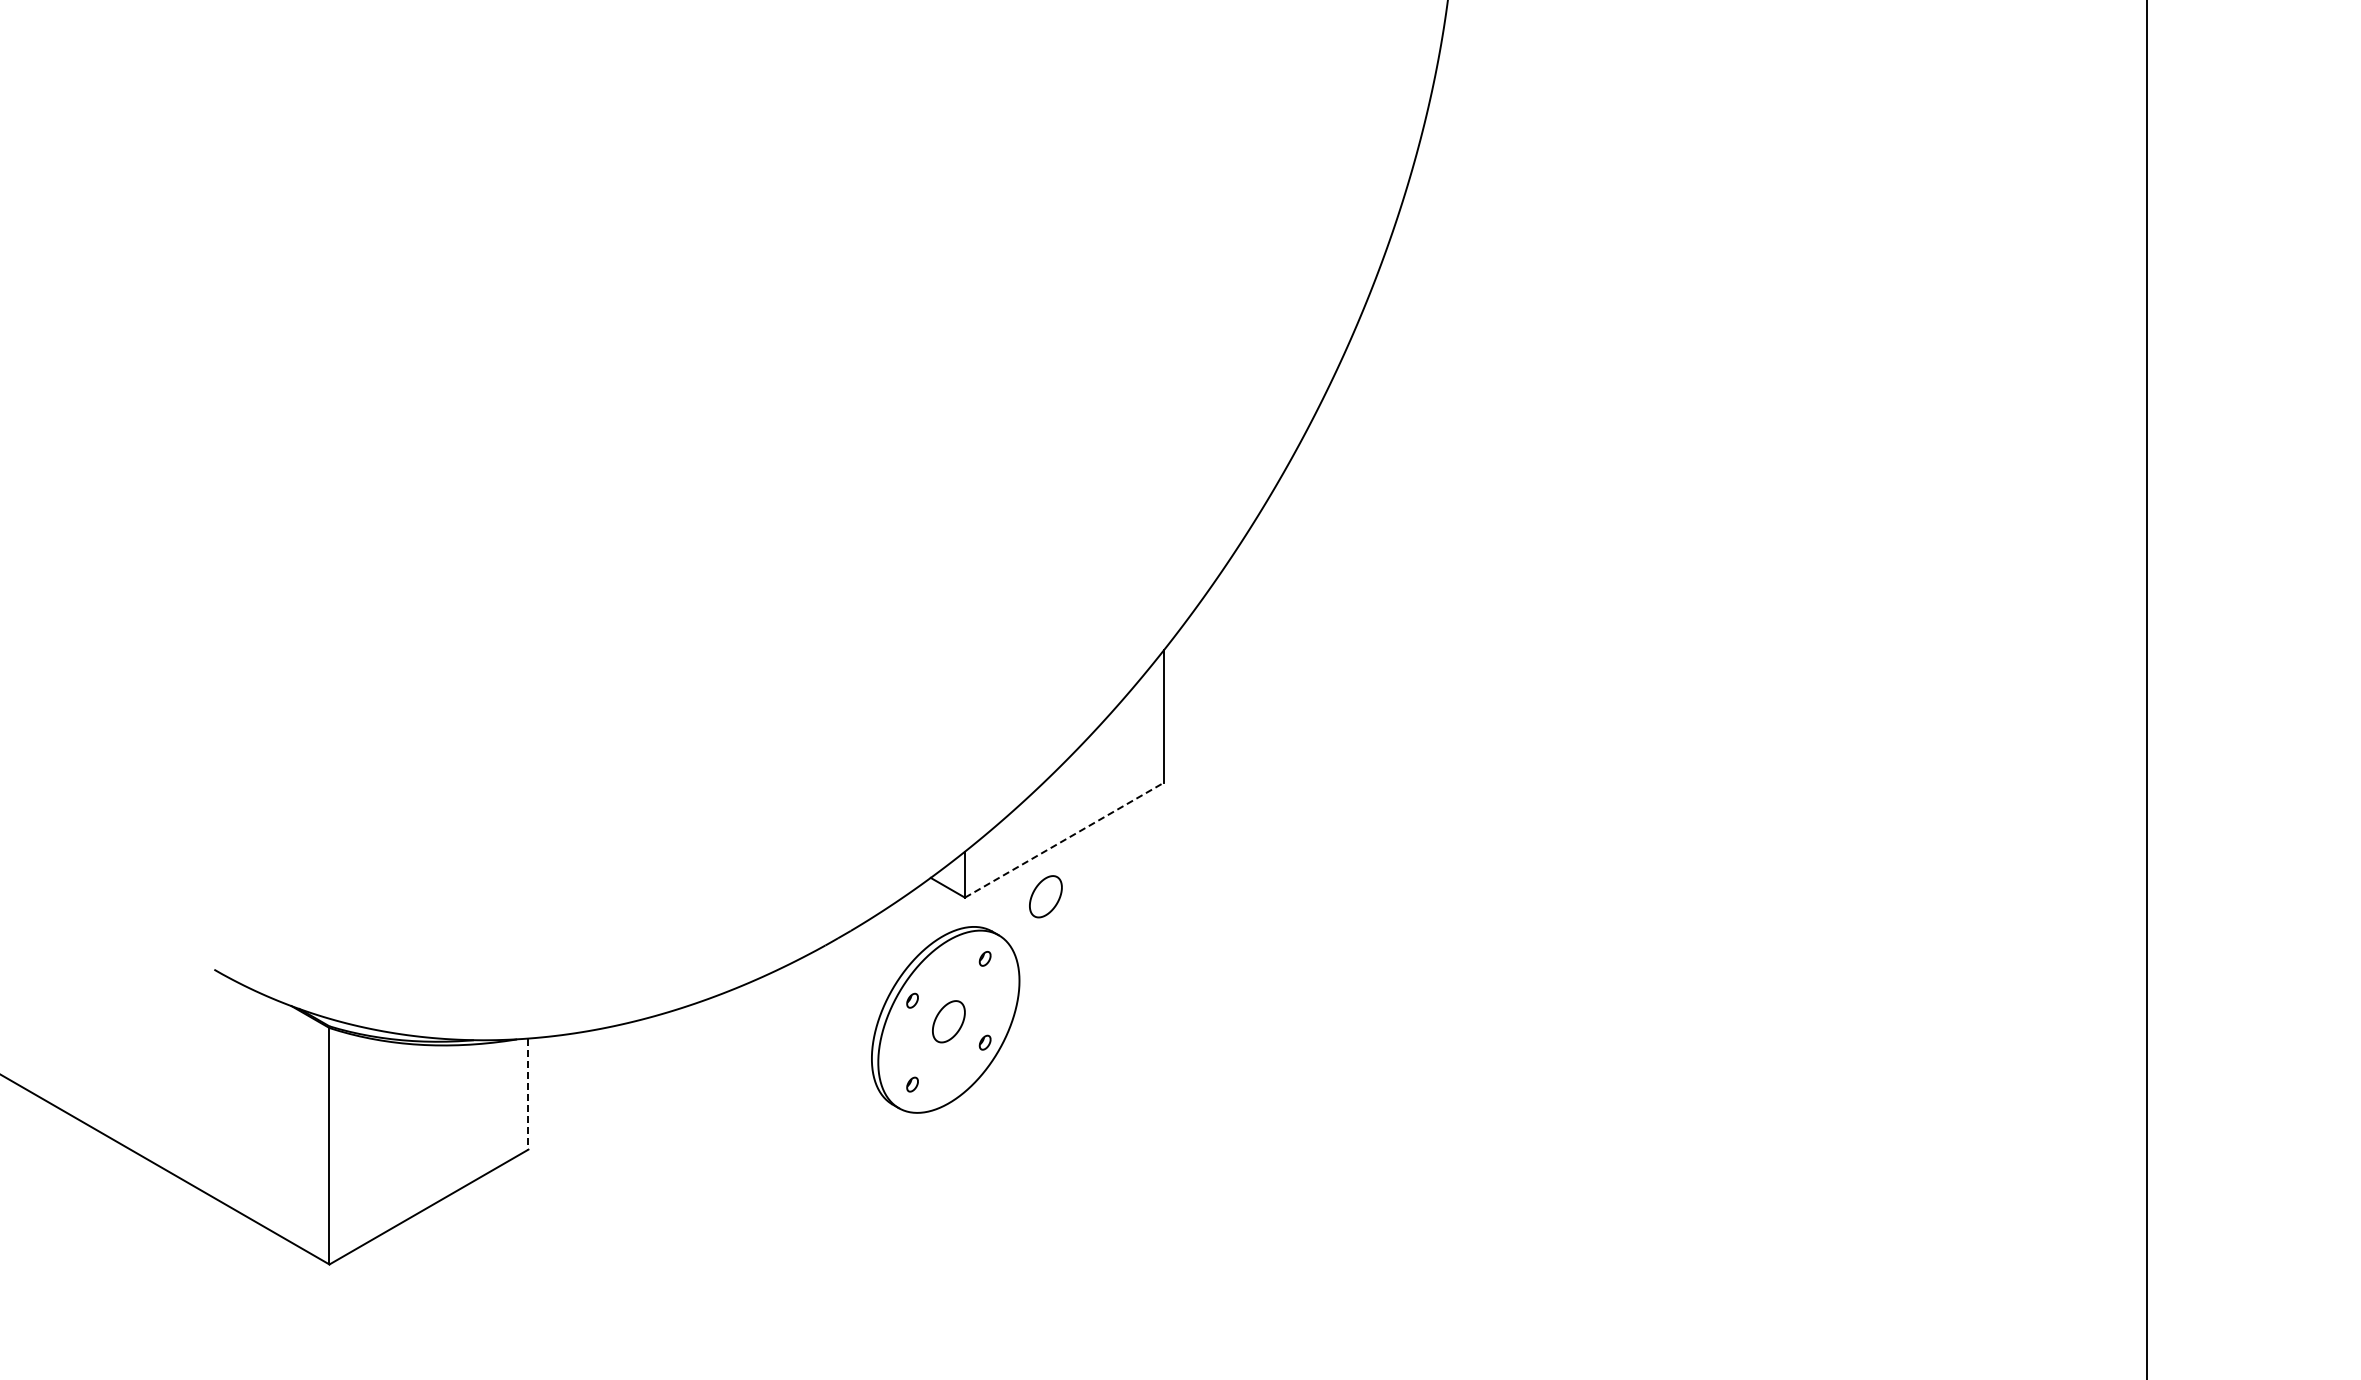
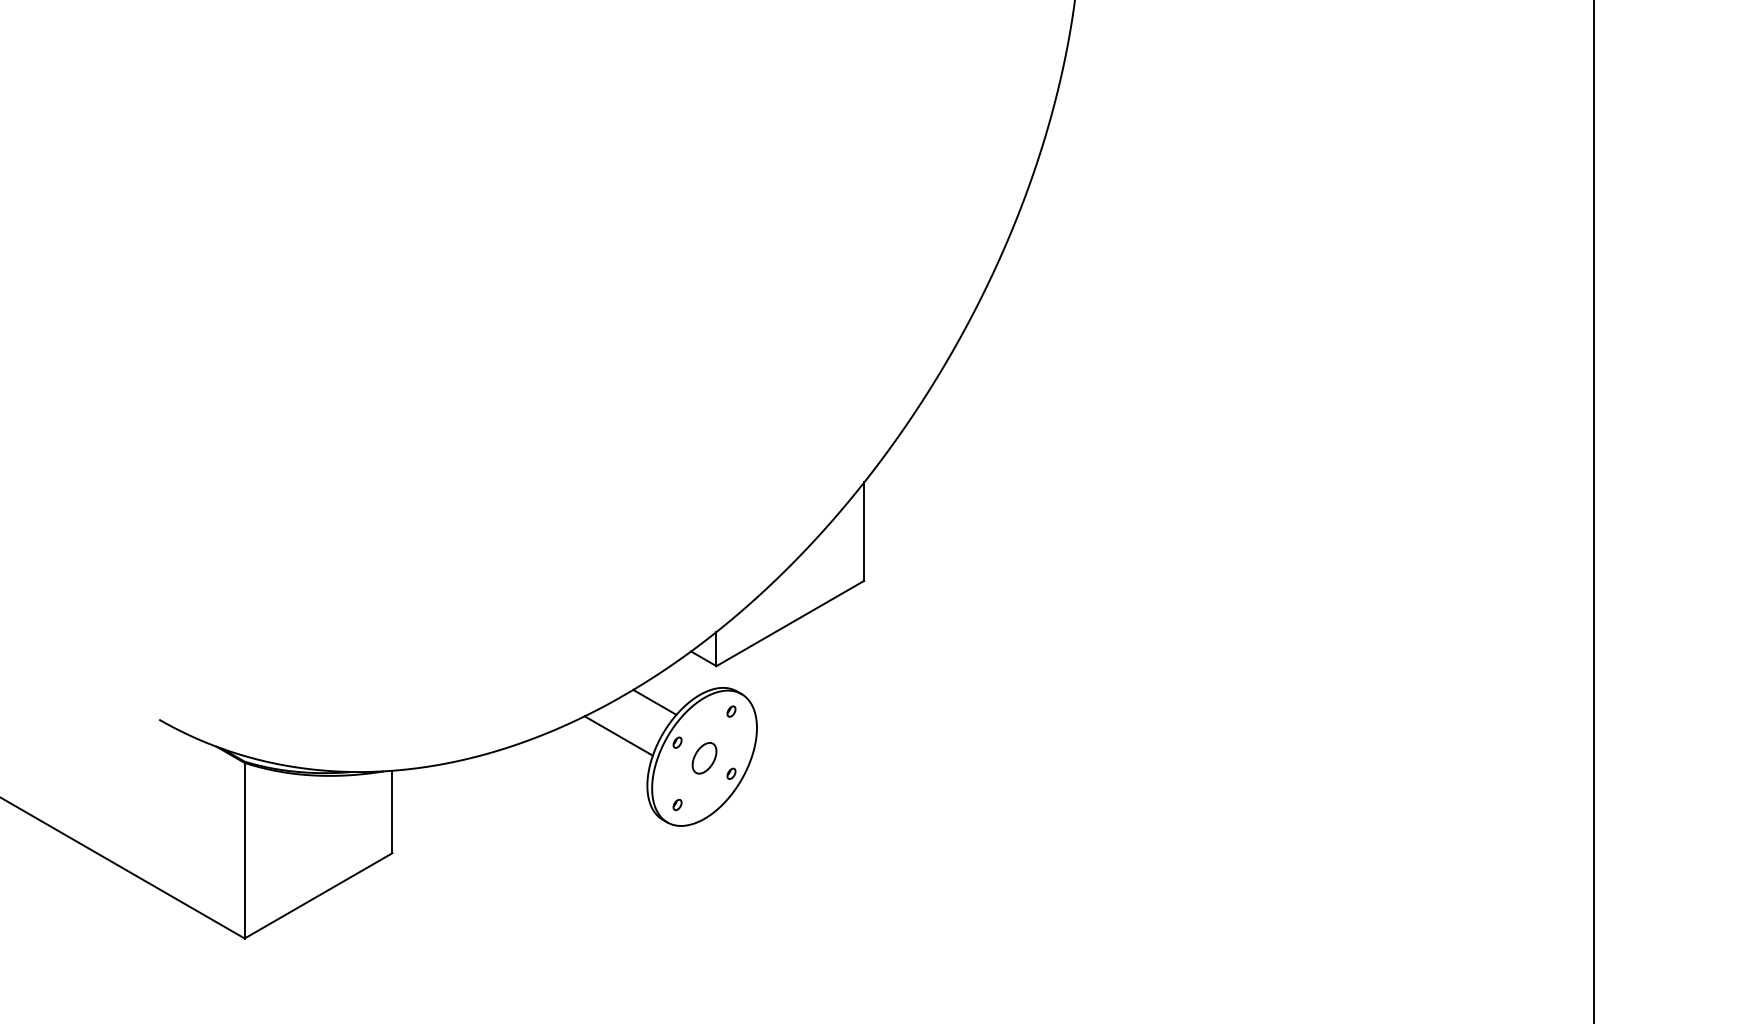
line: (1064, 840) -> (790, 623), dashed -> solid
part: (1045, 896) -> (776, 665), removed
line: (881, 946) -> (654, 702), added
line: (833, 991) -> (618, 735), added
line: (528, 1094) -> (392, 812), dashed -> solid

